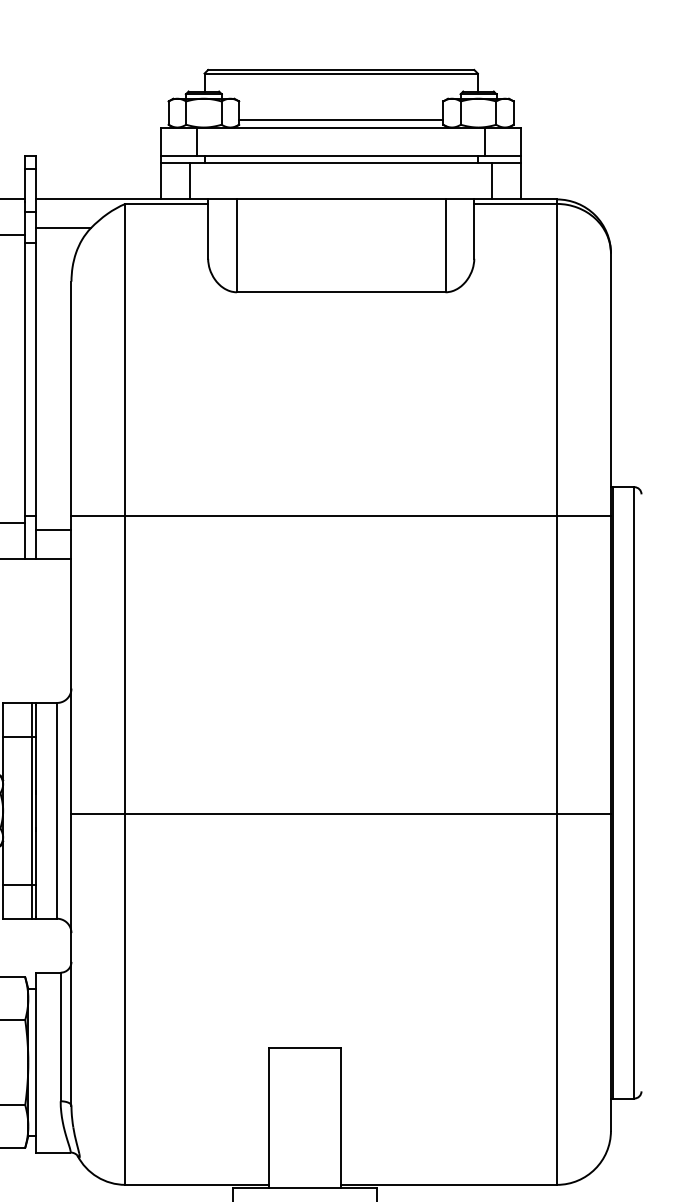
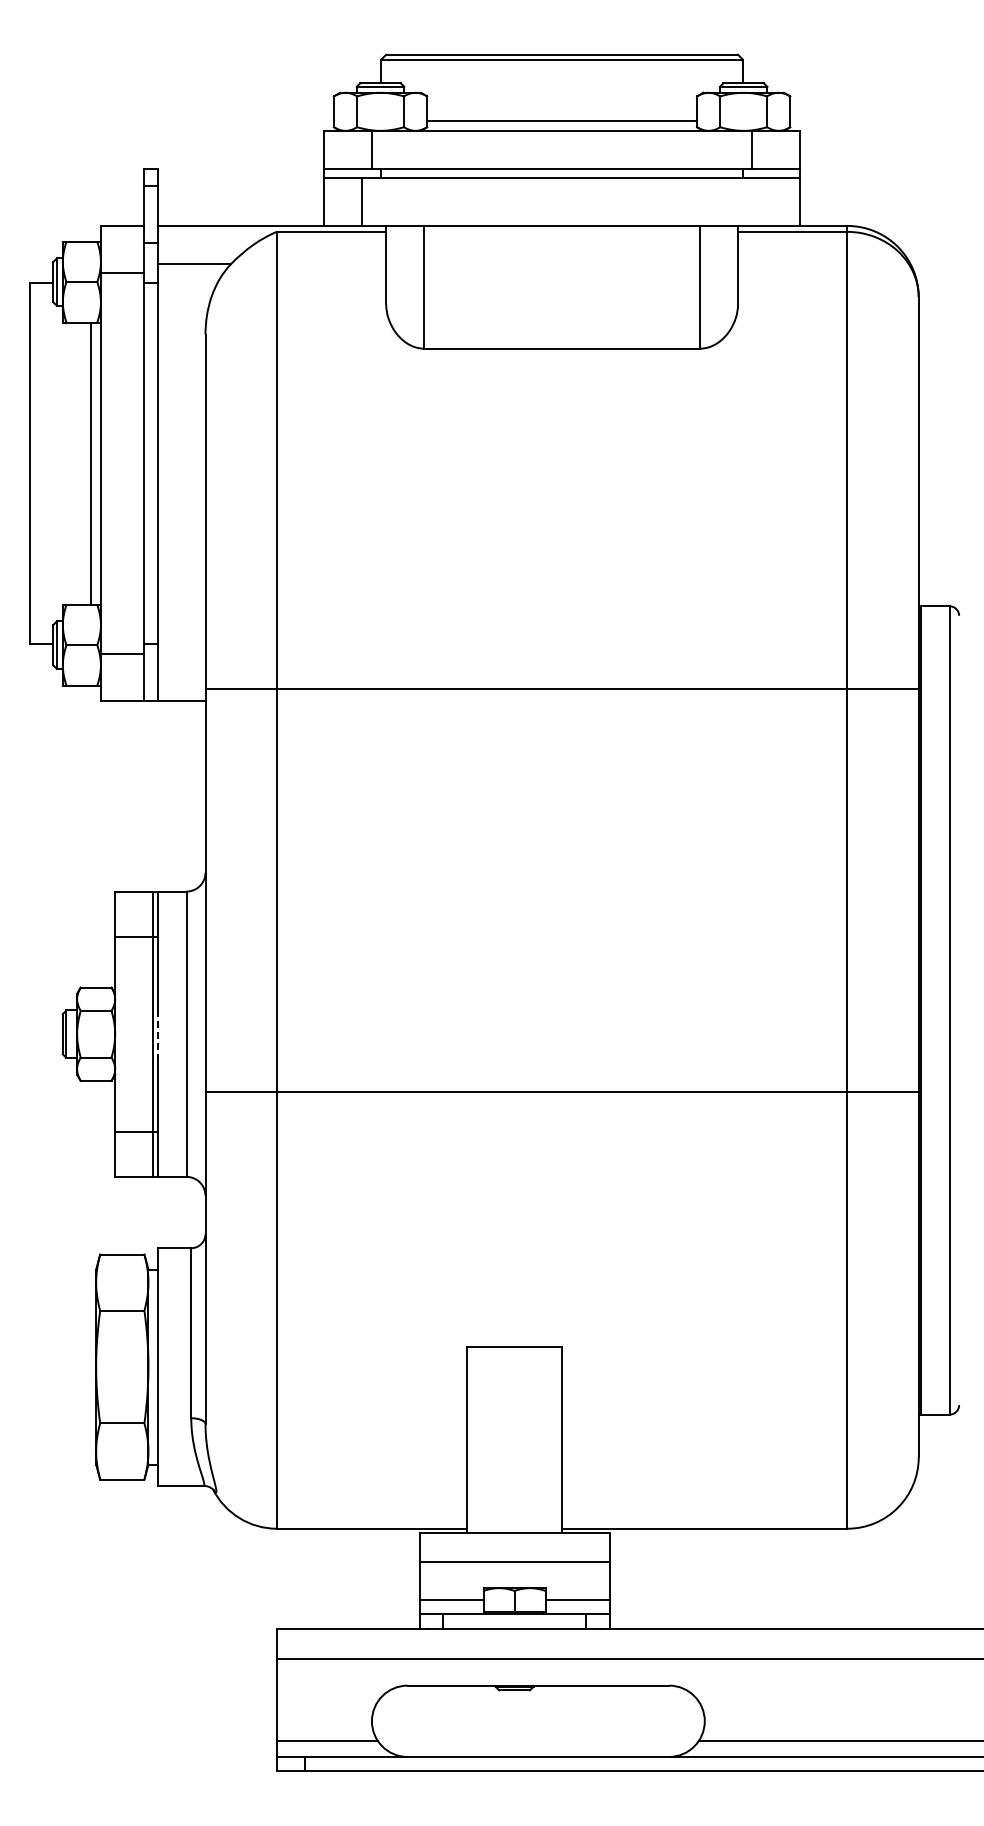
line: (492, 180) -> (761, 201), removed
line: (340, 516) -> (561, 689), moved
line: (53, 530) -> (181, 663), removed
line: (35, 811) -> (157, 1034), solid -> dashed
line: (340, 814) -> (561, 1091), moved

